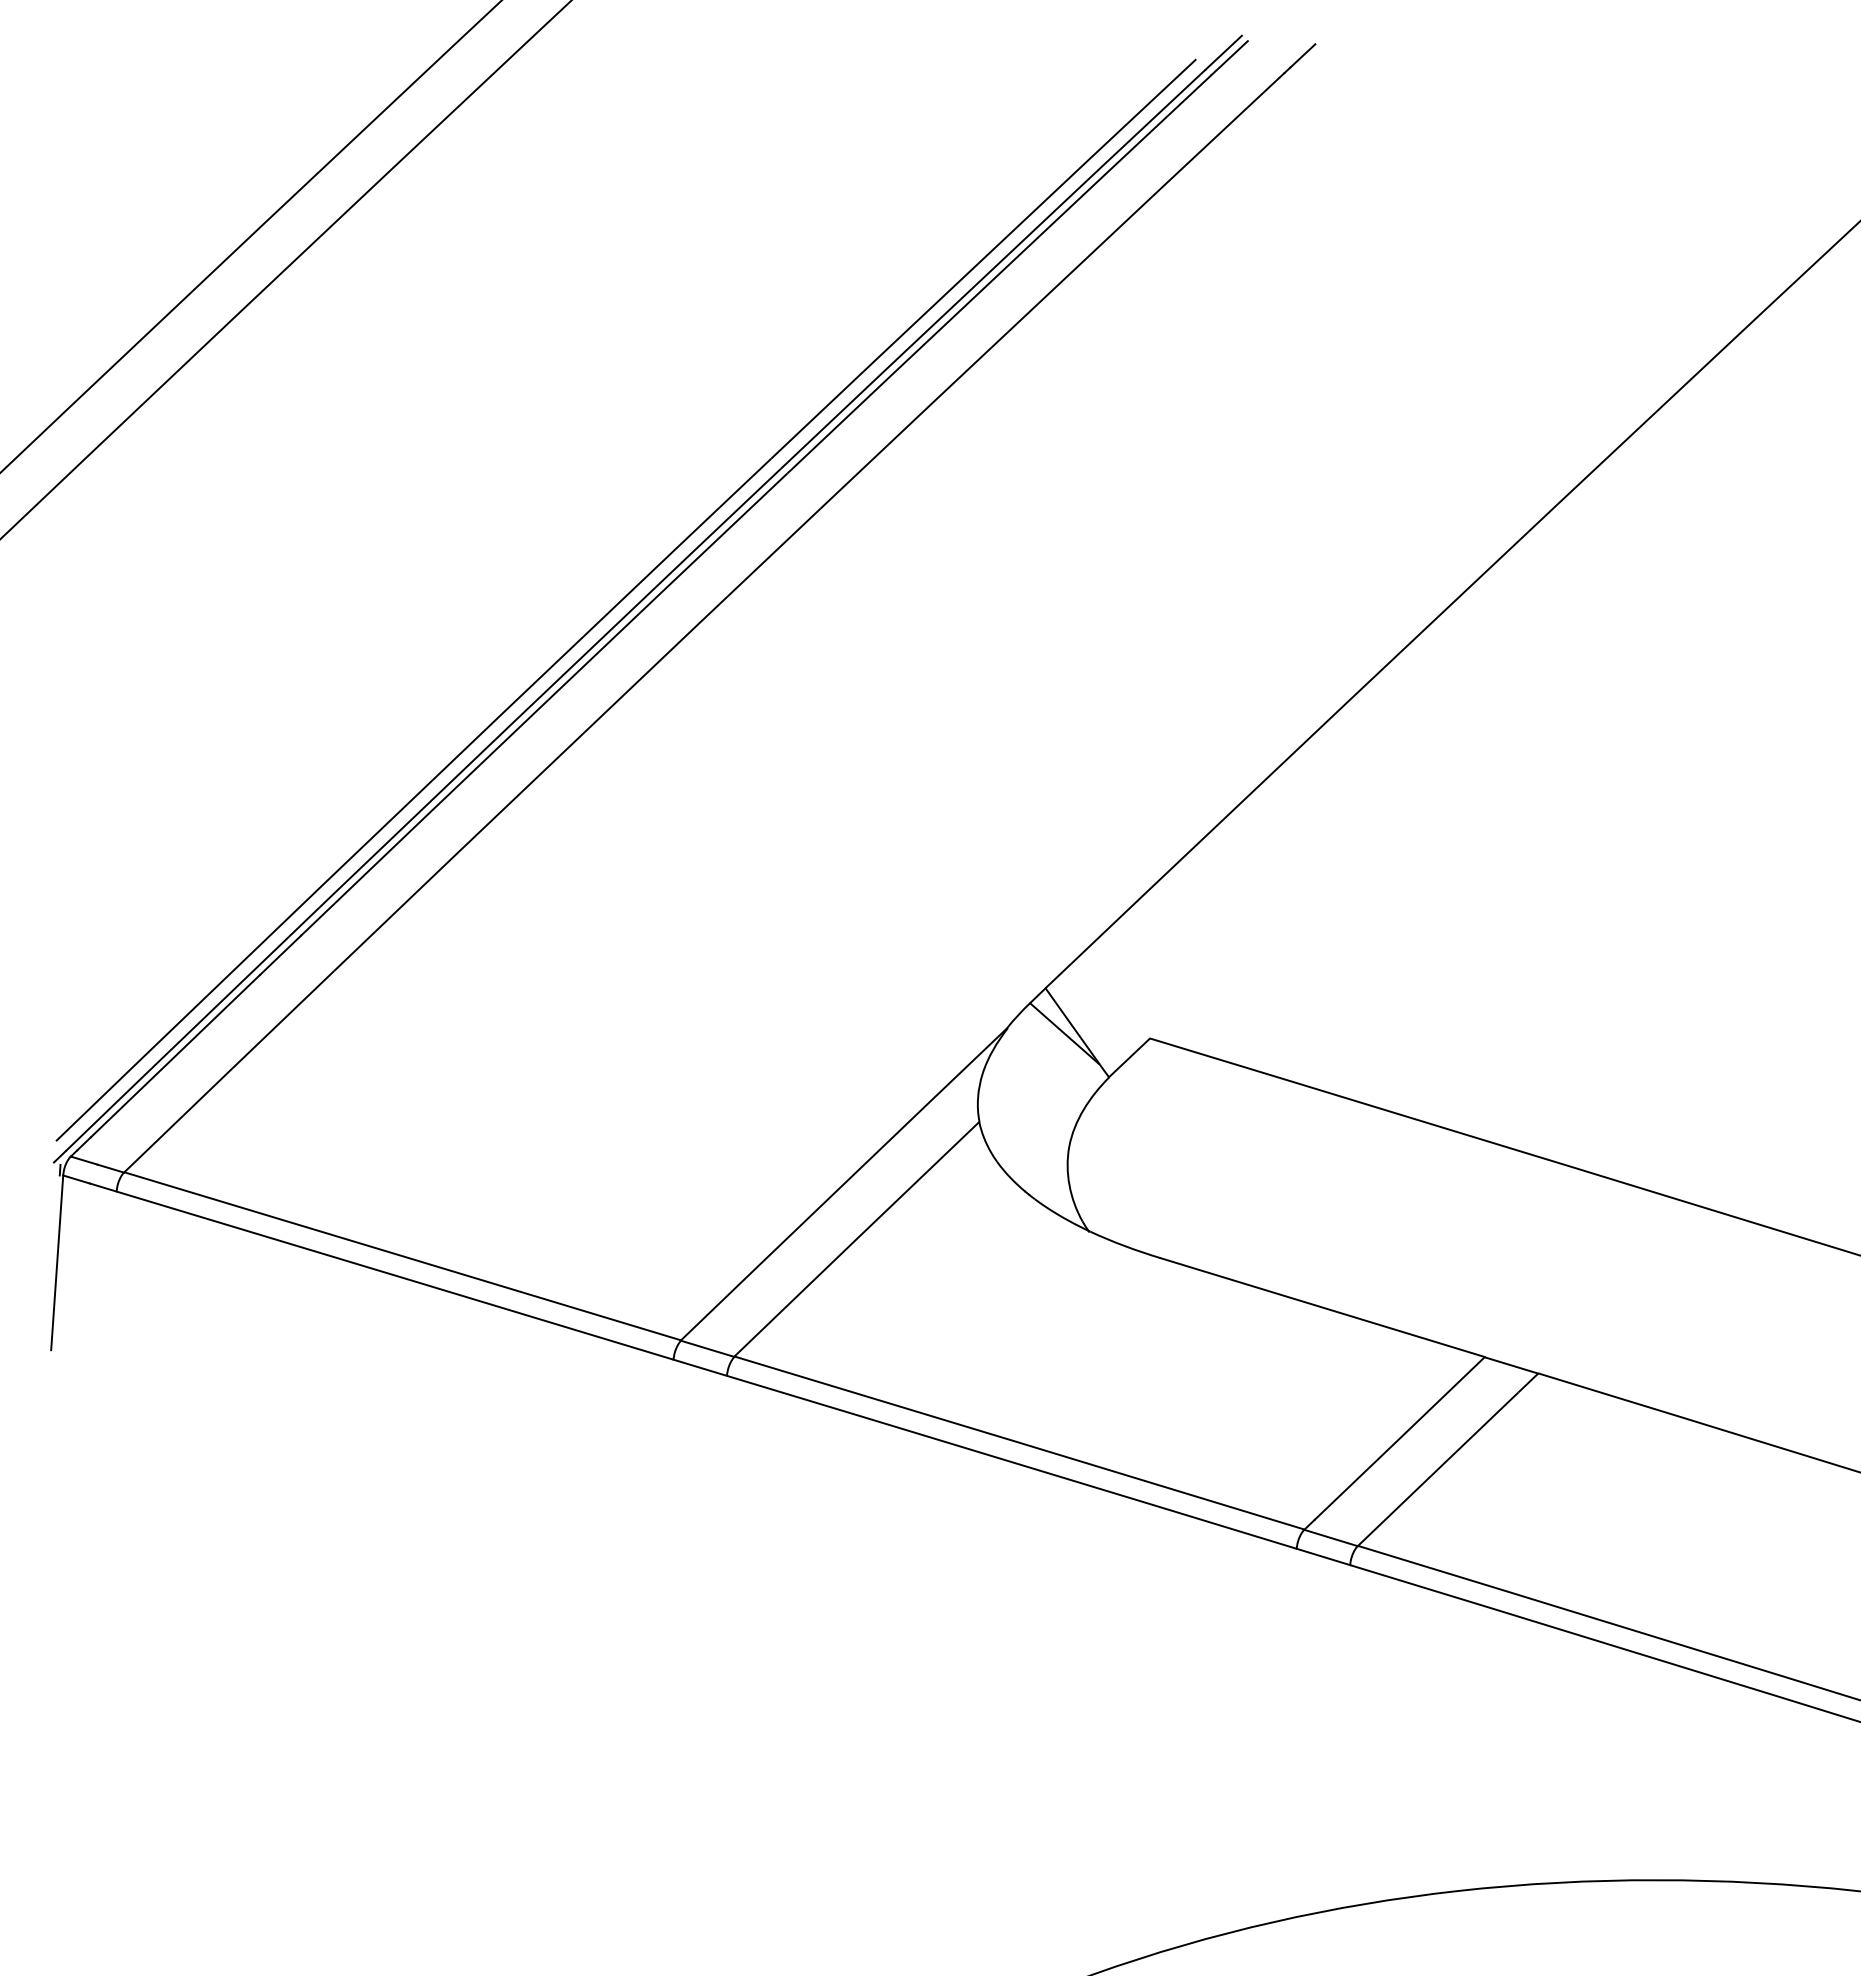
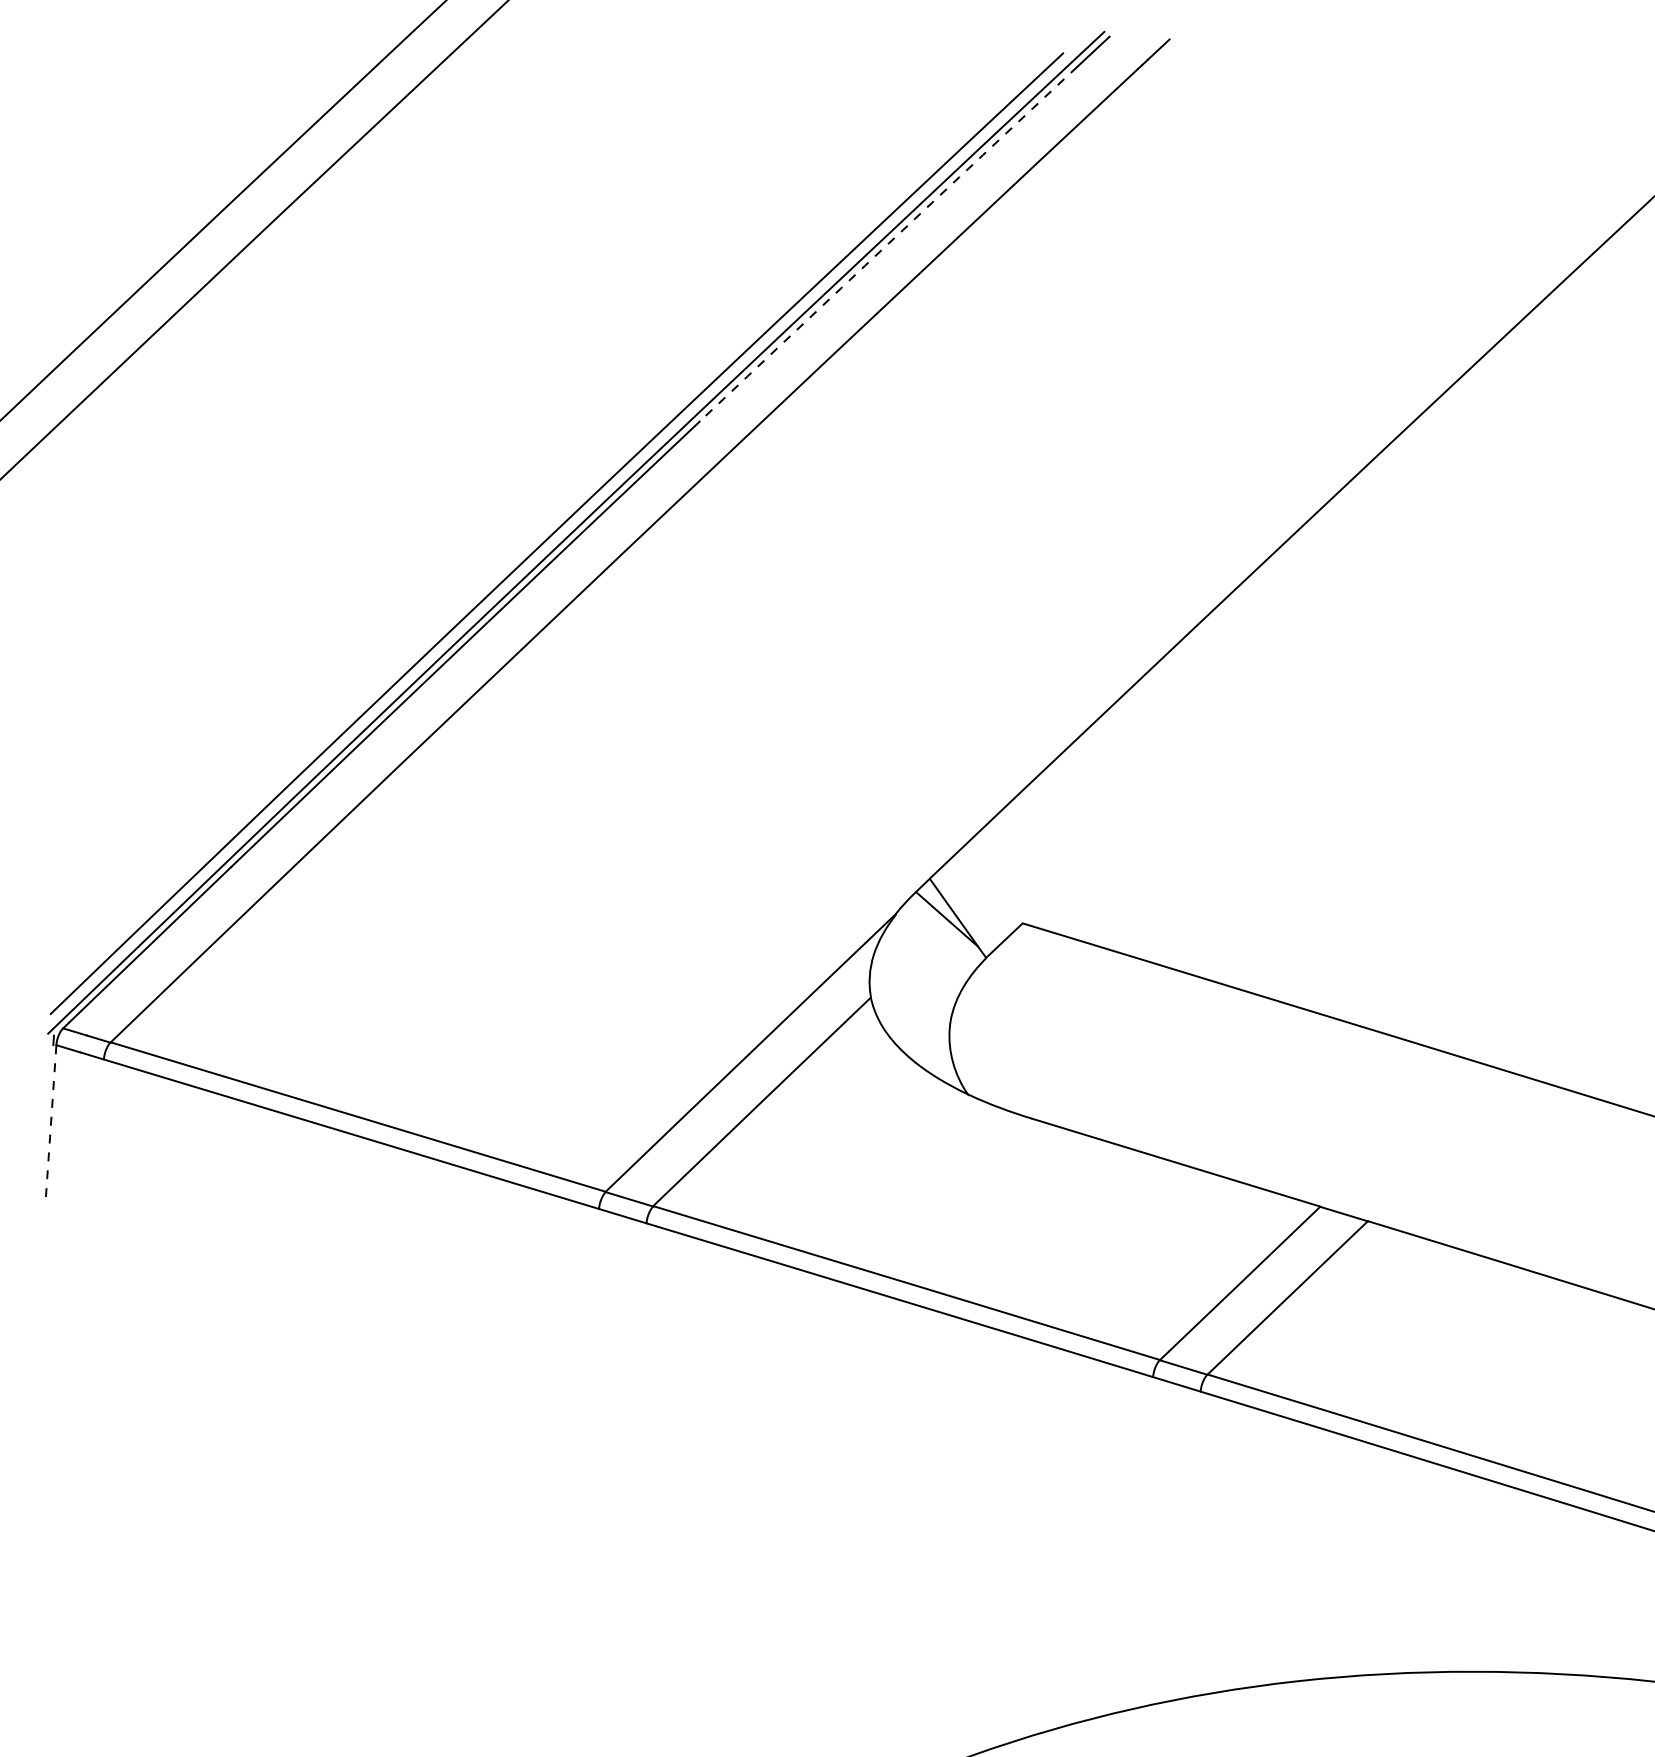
arc: (999, 273) -> (888, 243), solid -> dashed
line: (57, 1263) -> (51, 1123), solid -> dashed

